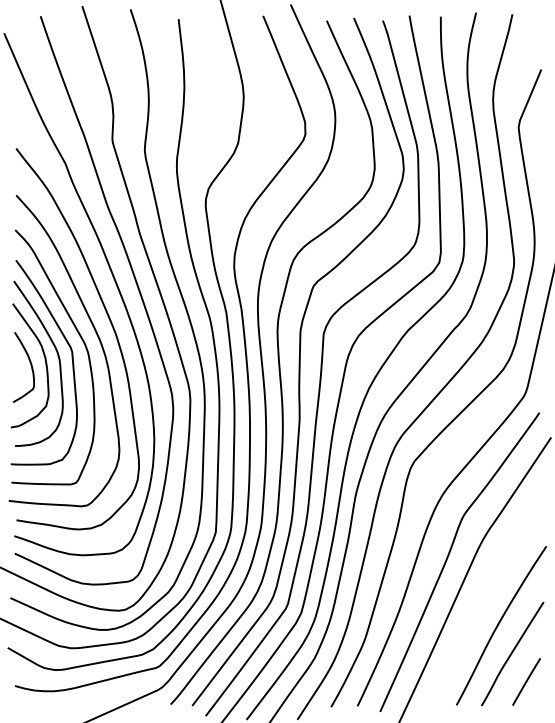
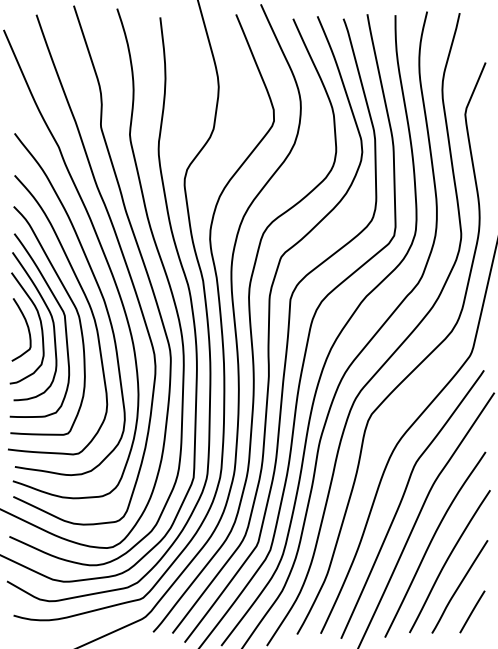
curve: (480, 605) -> (431, 543), added

